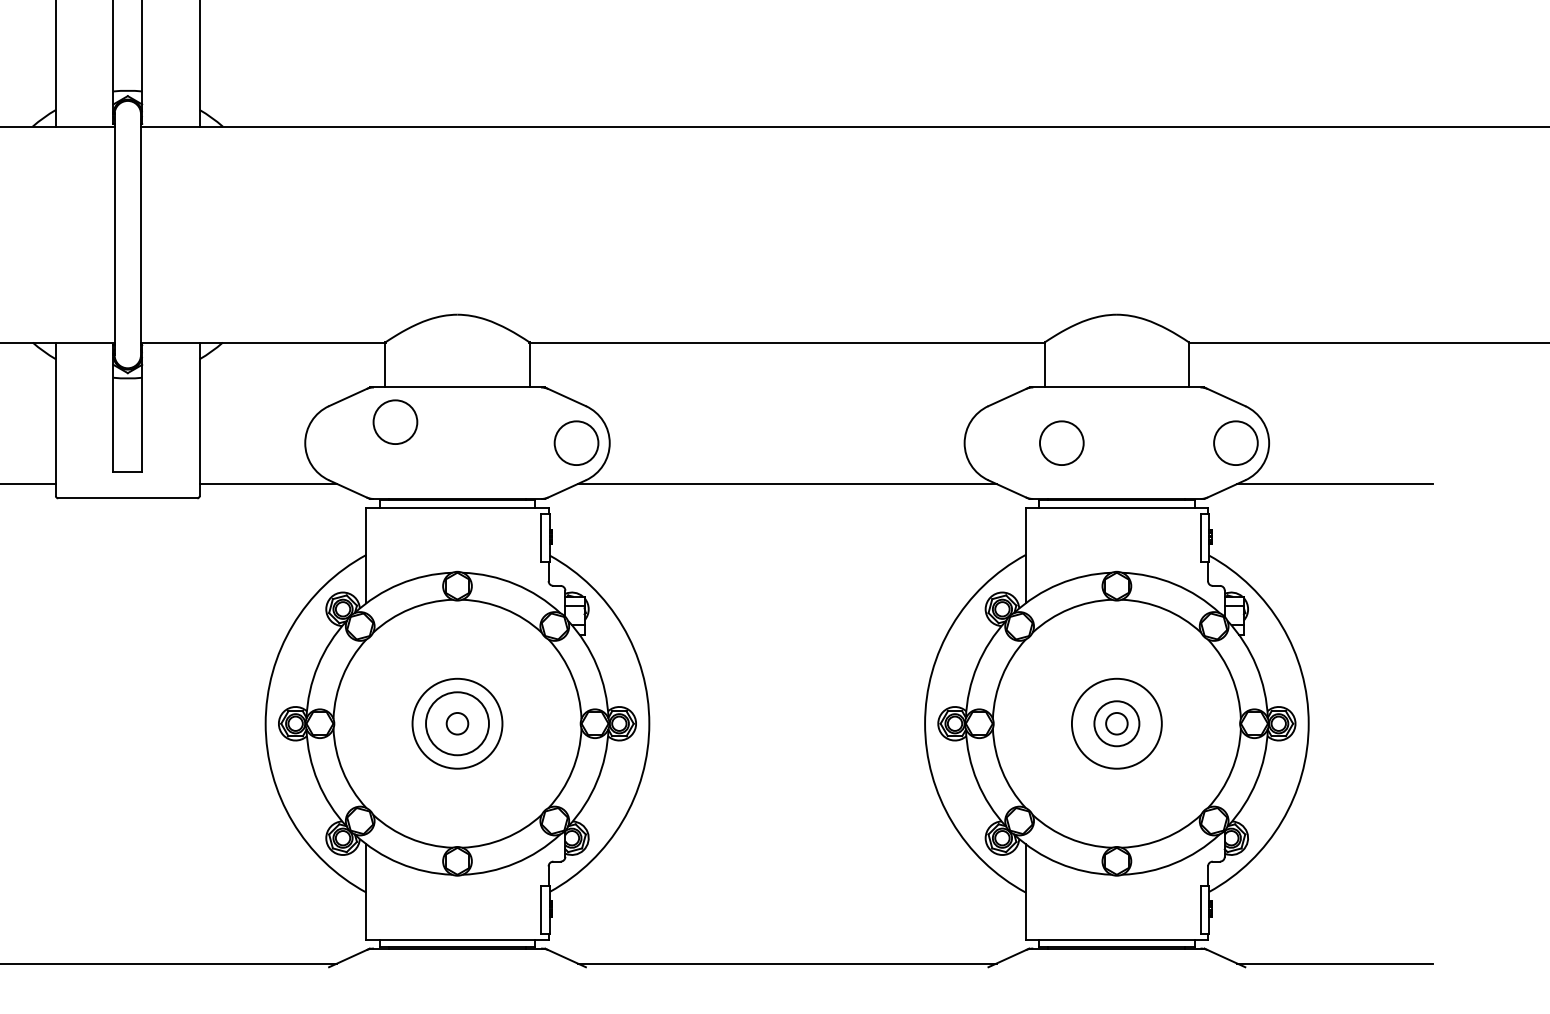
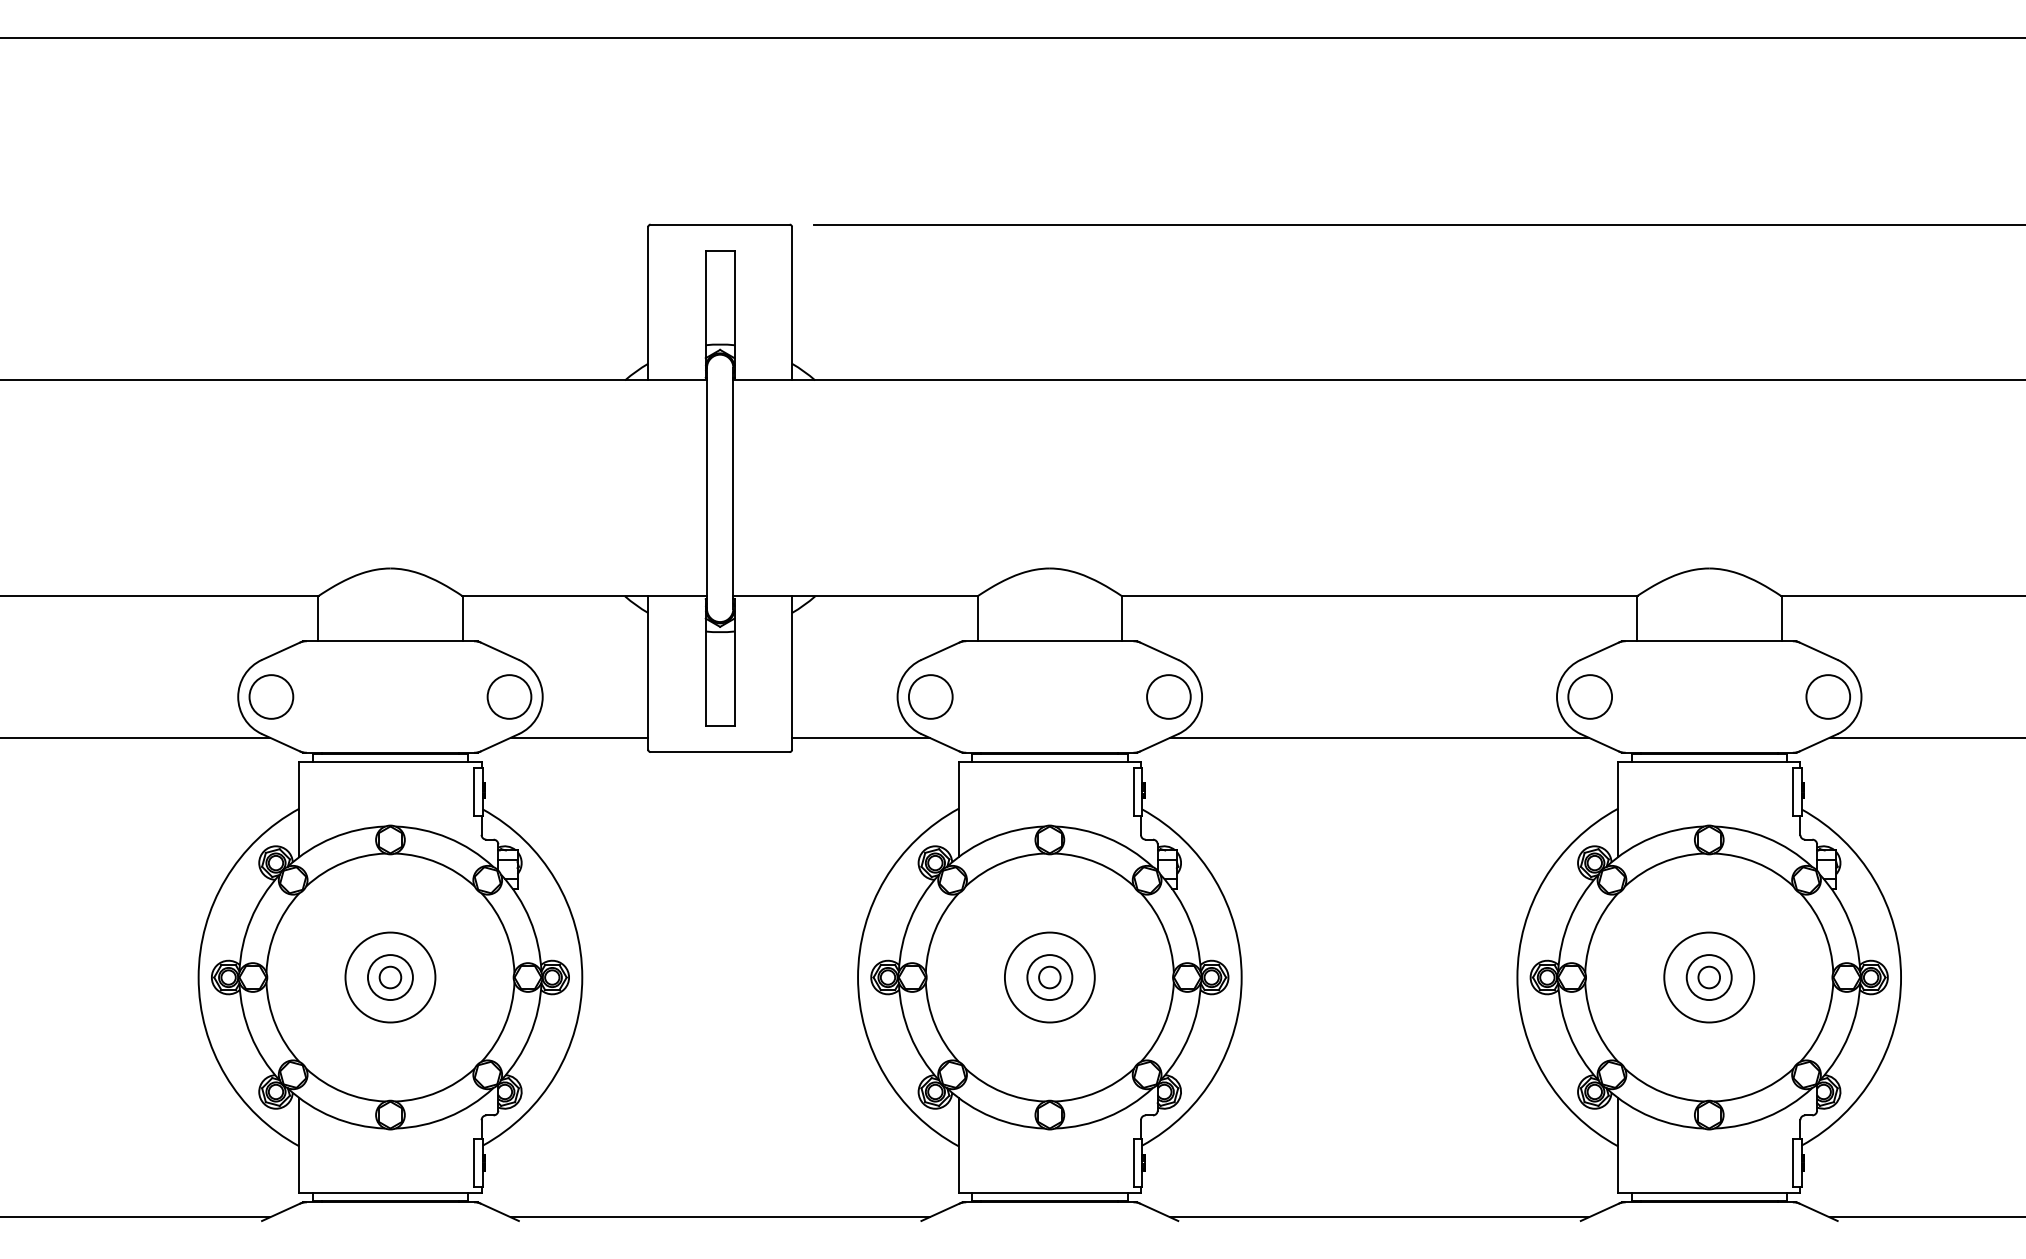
circle: (395, 421) -> (930, 696), moved
circle: (1061, 442) -> (1589, 696), moved
circle: (457, 723) -> (1049, 977), size x0.71

